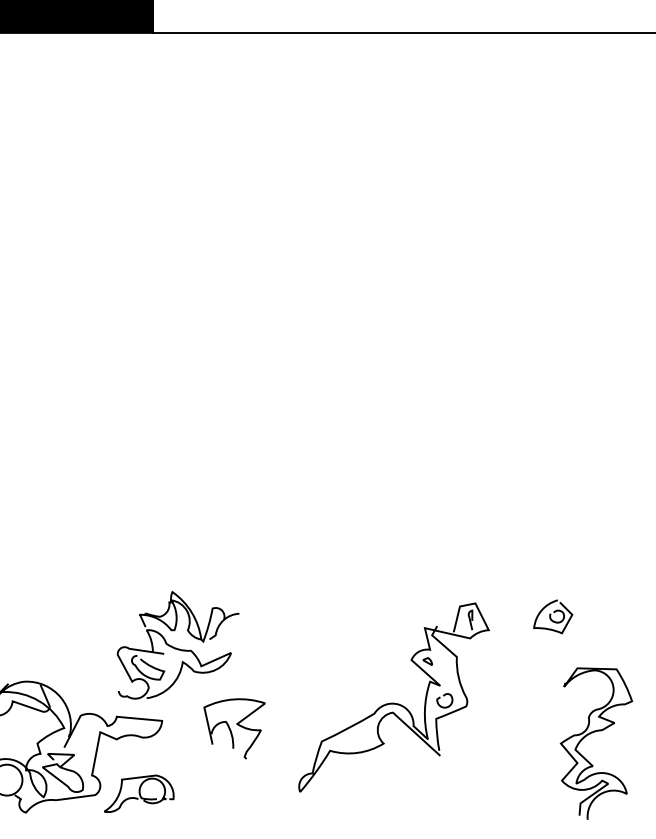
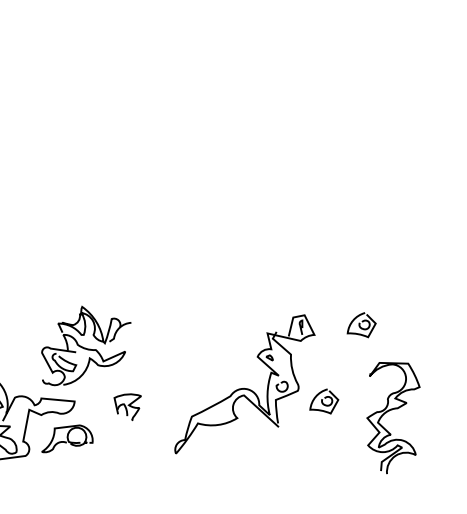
part: (502, 720) -> (324, 401), added
part: (234, 728) -> (127, 407), size x0.6
part: (139, 793) -> (67, 438), moved

